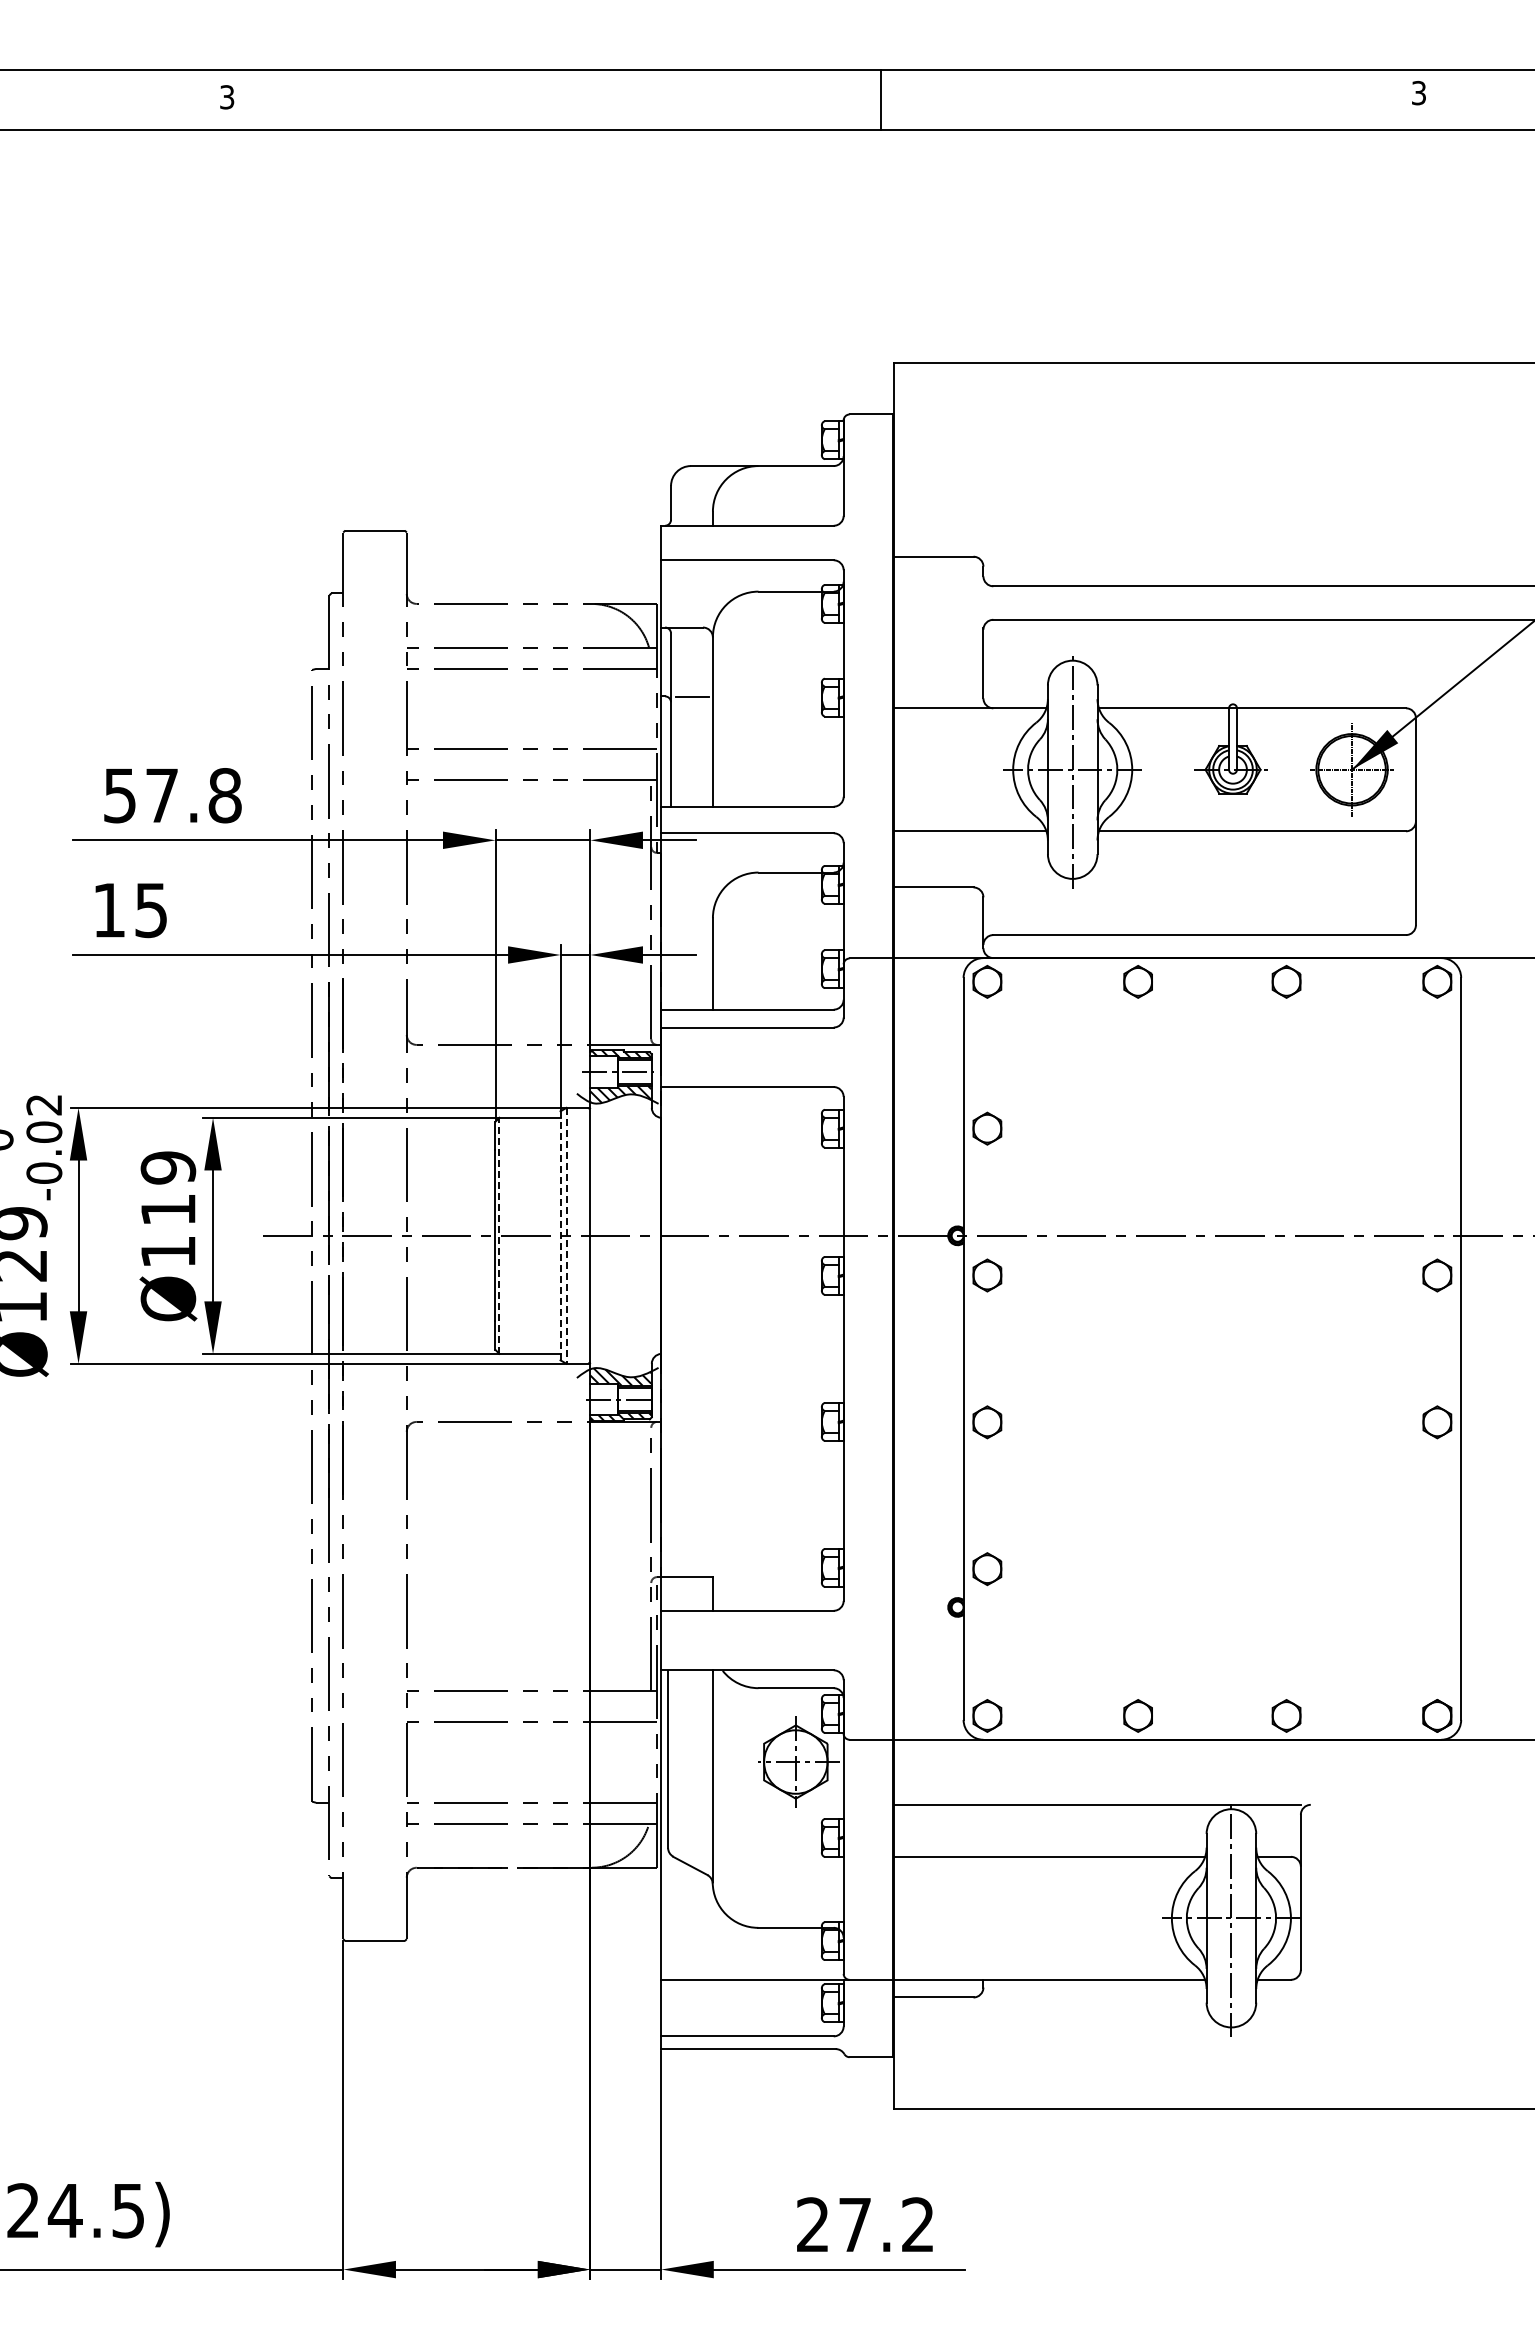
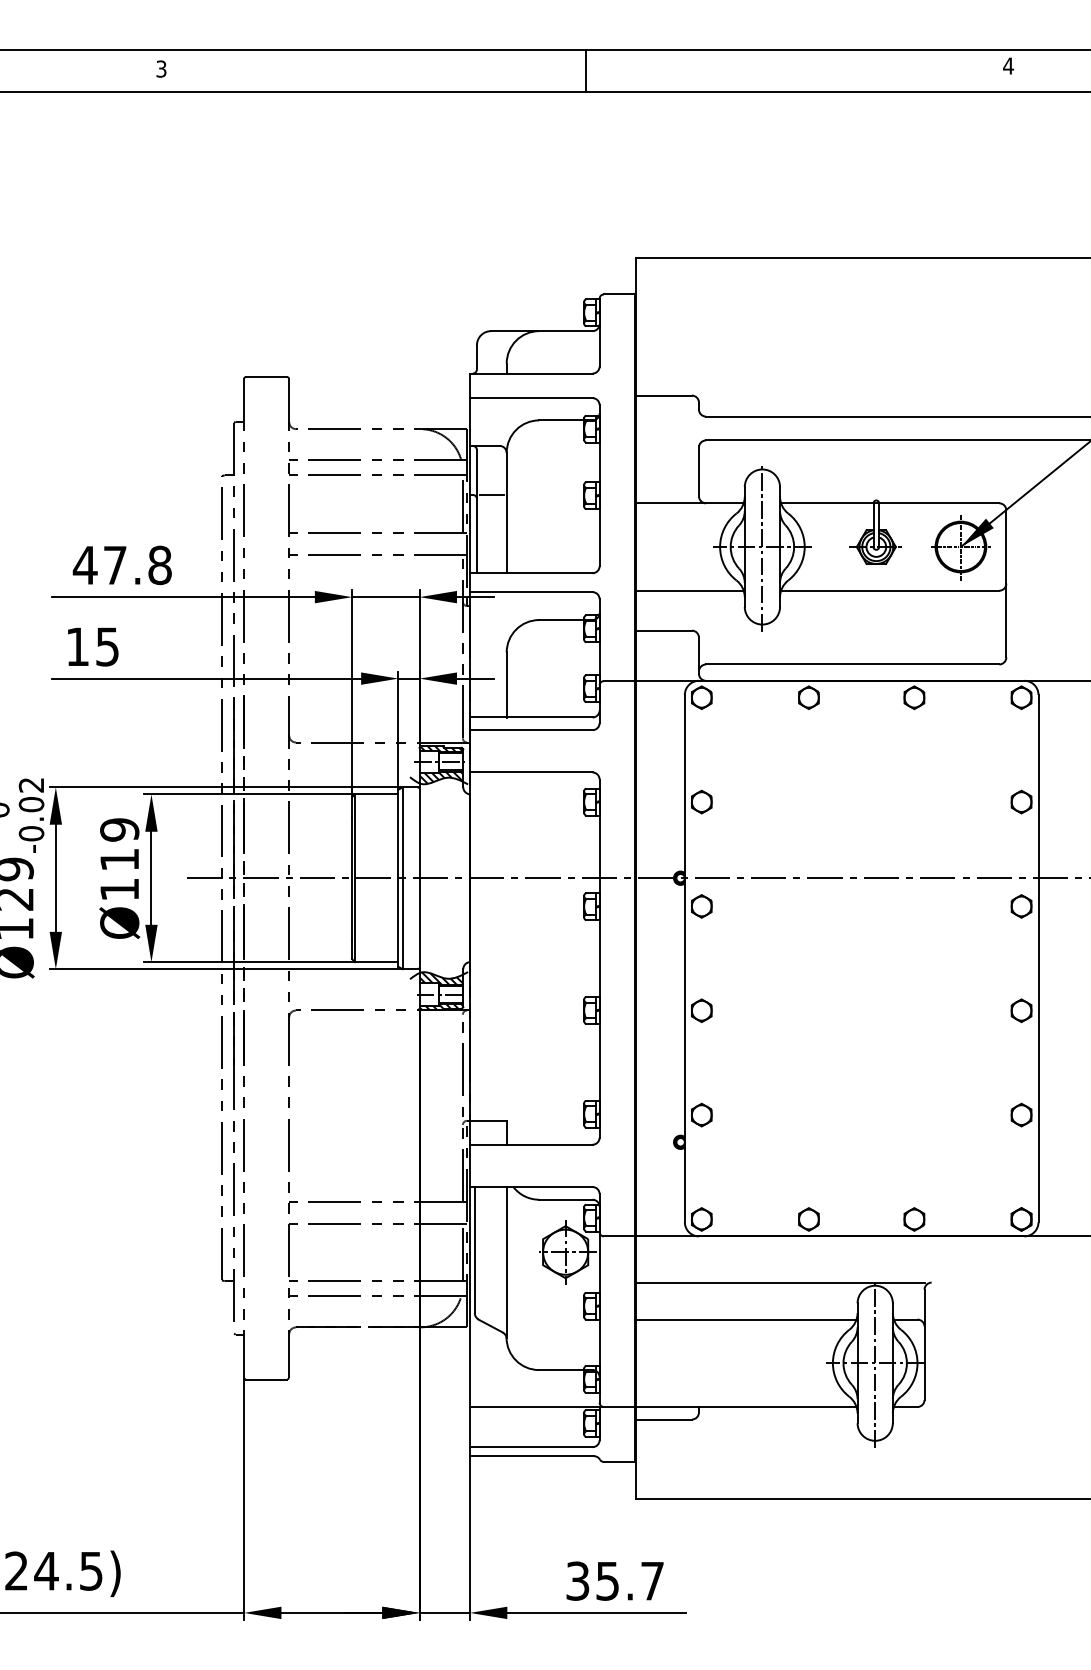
text: (1418, 92) -> (1008, 65), 3 -> 4
line: (880, 99) -> (586, 70), moved
line: (651, 708) -> (463, 503), added
text: (119, 795) -> (84, 565), 57.8 -> 47.8
part: (1437, 1128) -> (1021, 801), added
line: (499, 1235) -> (355, 877), dashed -> solid
line: (560, 1235) -> (398, 877), dashed -> solid
line: (566, 1235) -> (402, 877), dashed -> solid
part: (1437, 1569) -> (1021, 1115), added
line: (651, 1762) -> (463, 1252), added
text: (865, 2224) -> (615, 1580), 27.2 -> 35.7

